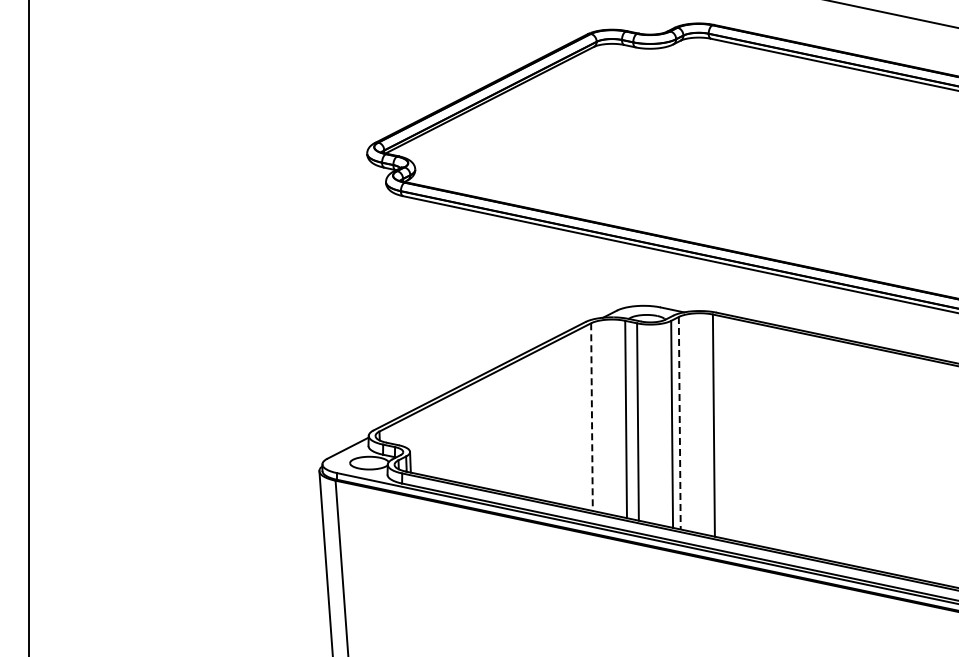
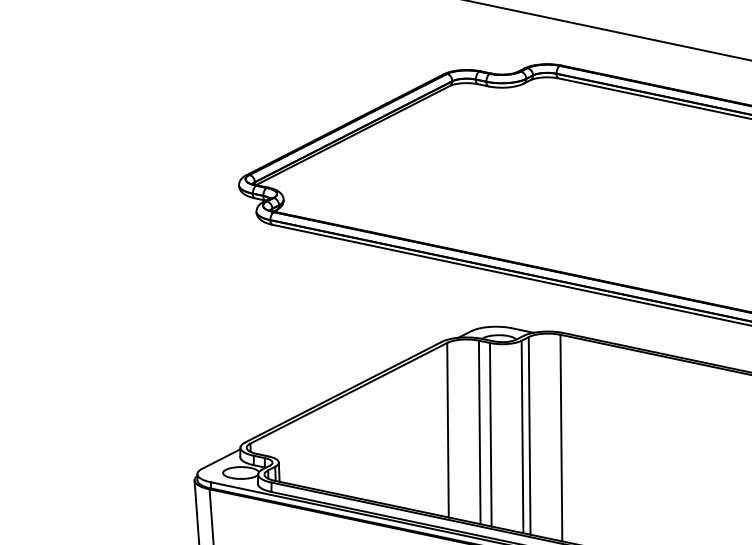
line: (591, 417) -> (447, 430), dashed -> solid
line: (679, 423) -> (529, 436), dashed -> solid

